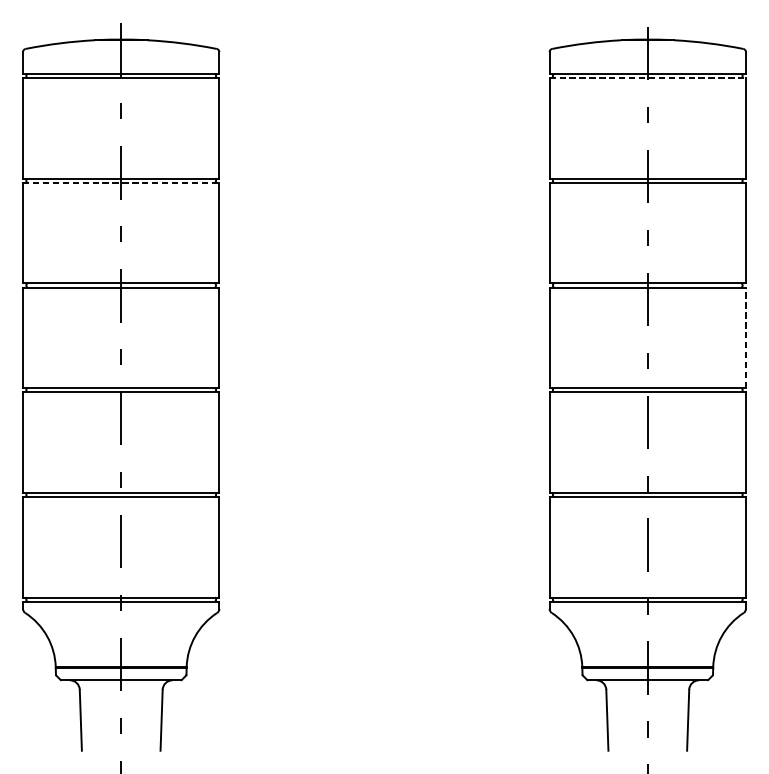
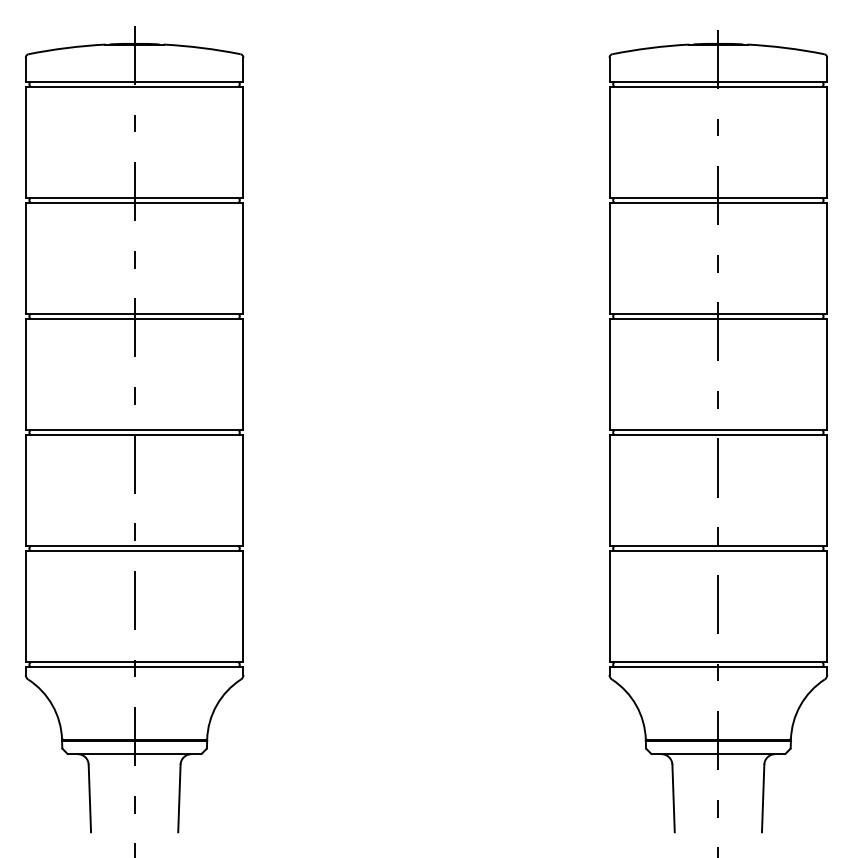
line: (647, 78) -> (718, 86), dashed -> solid
line: (121, 182) -> (134, 202), dashed -> solid
line: (746, 337) -> (827, 374), dashed -> solid

